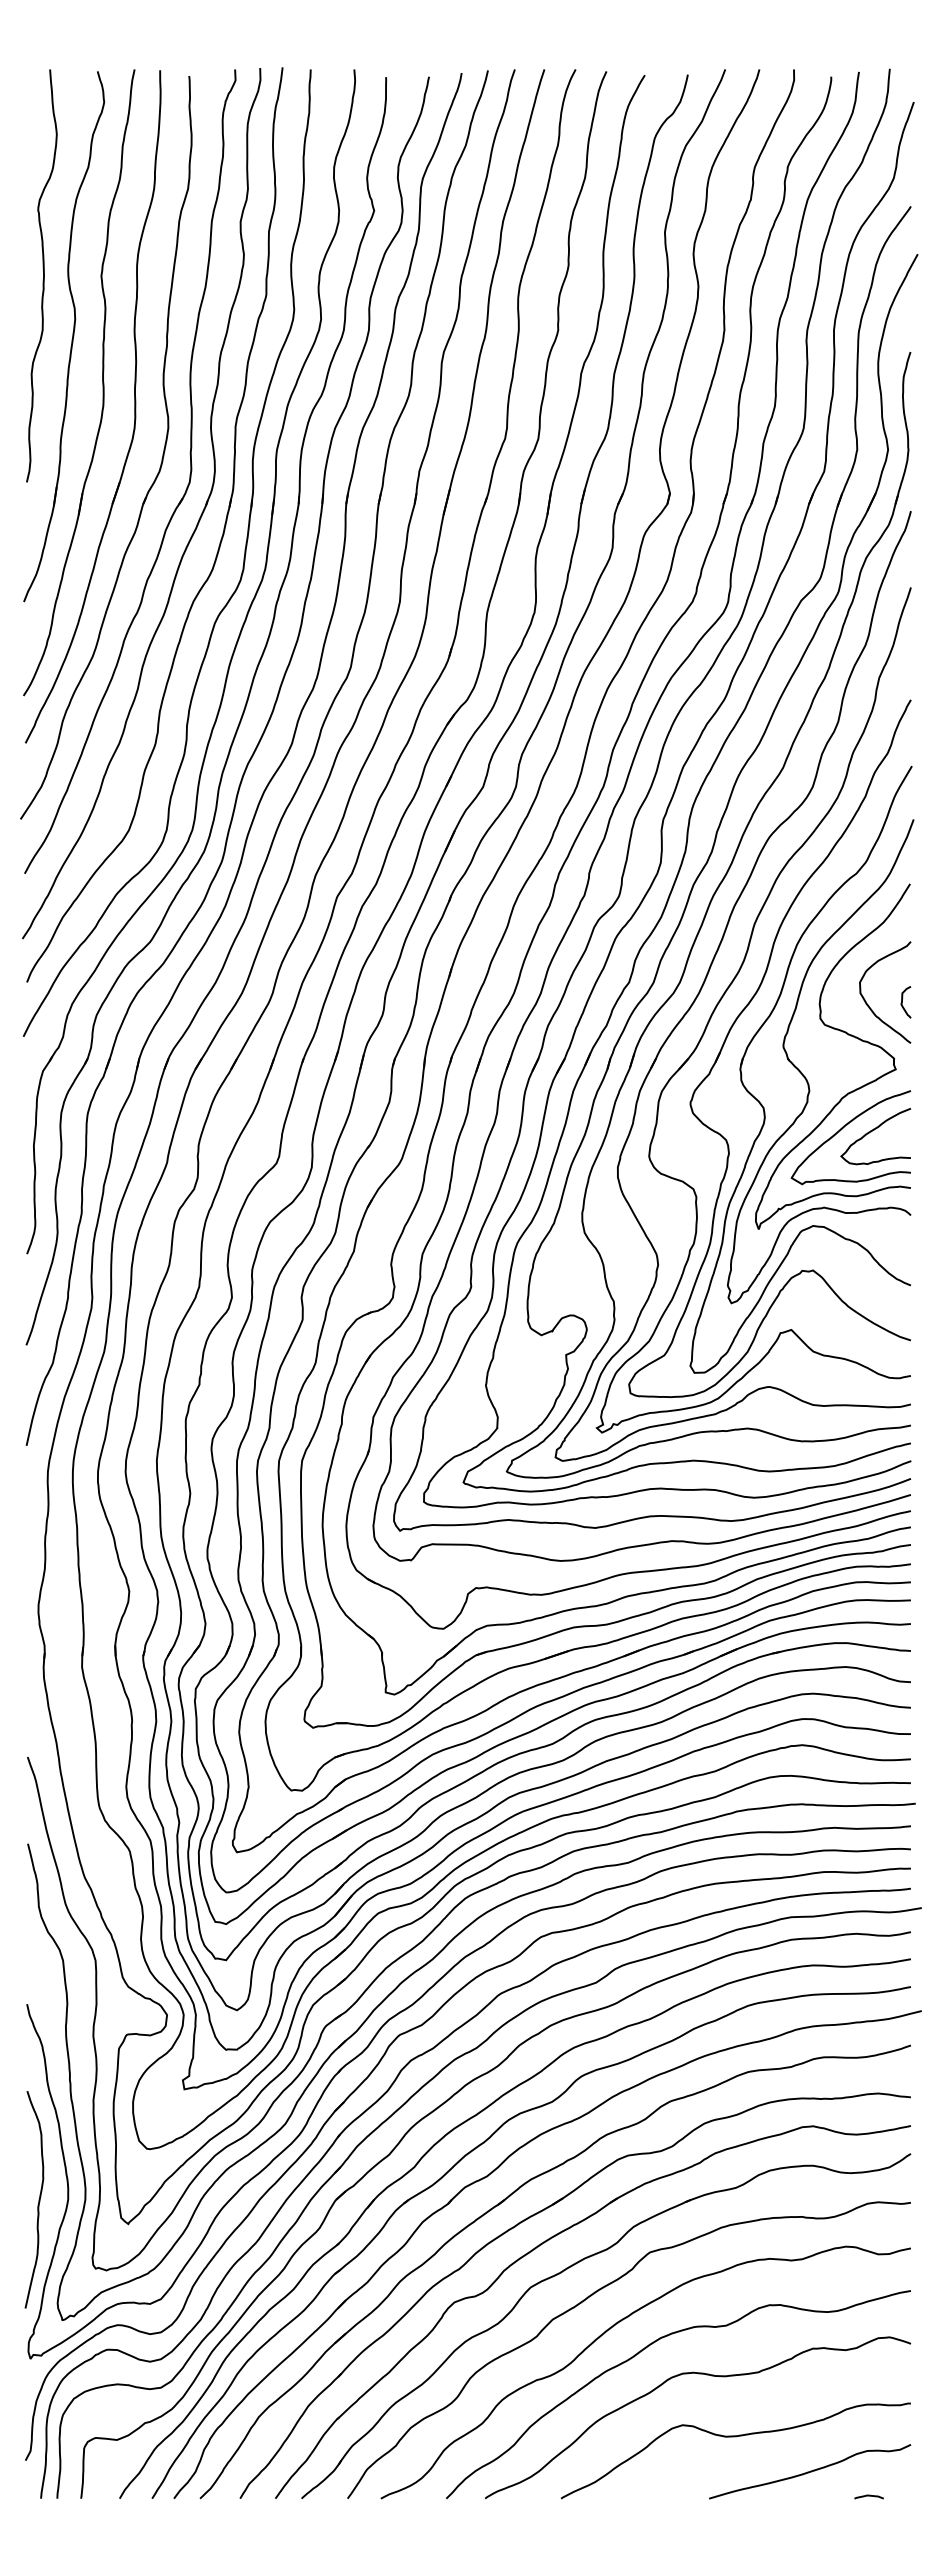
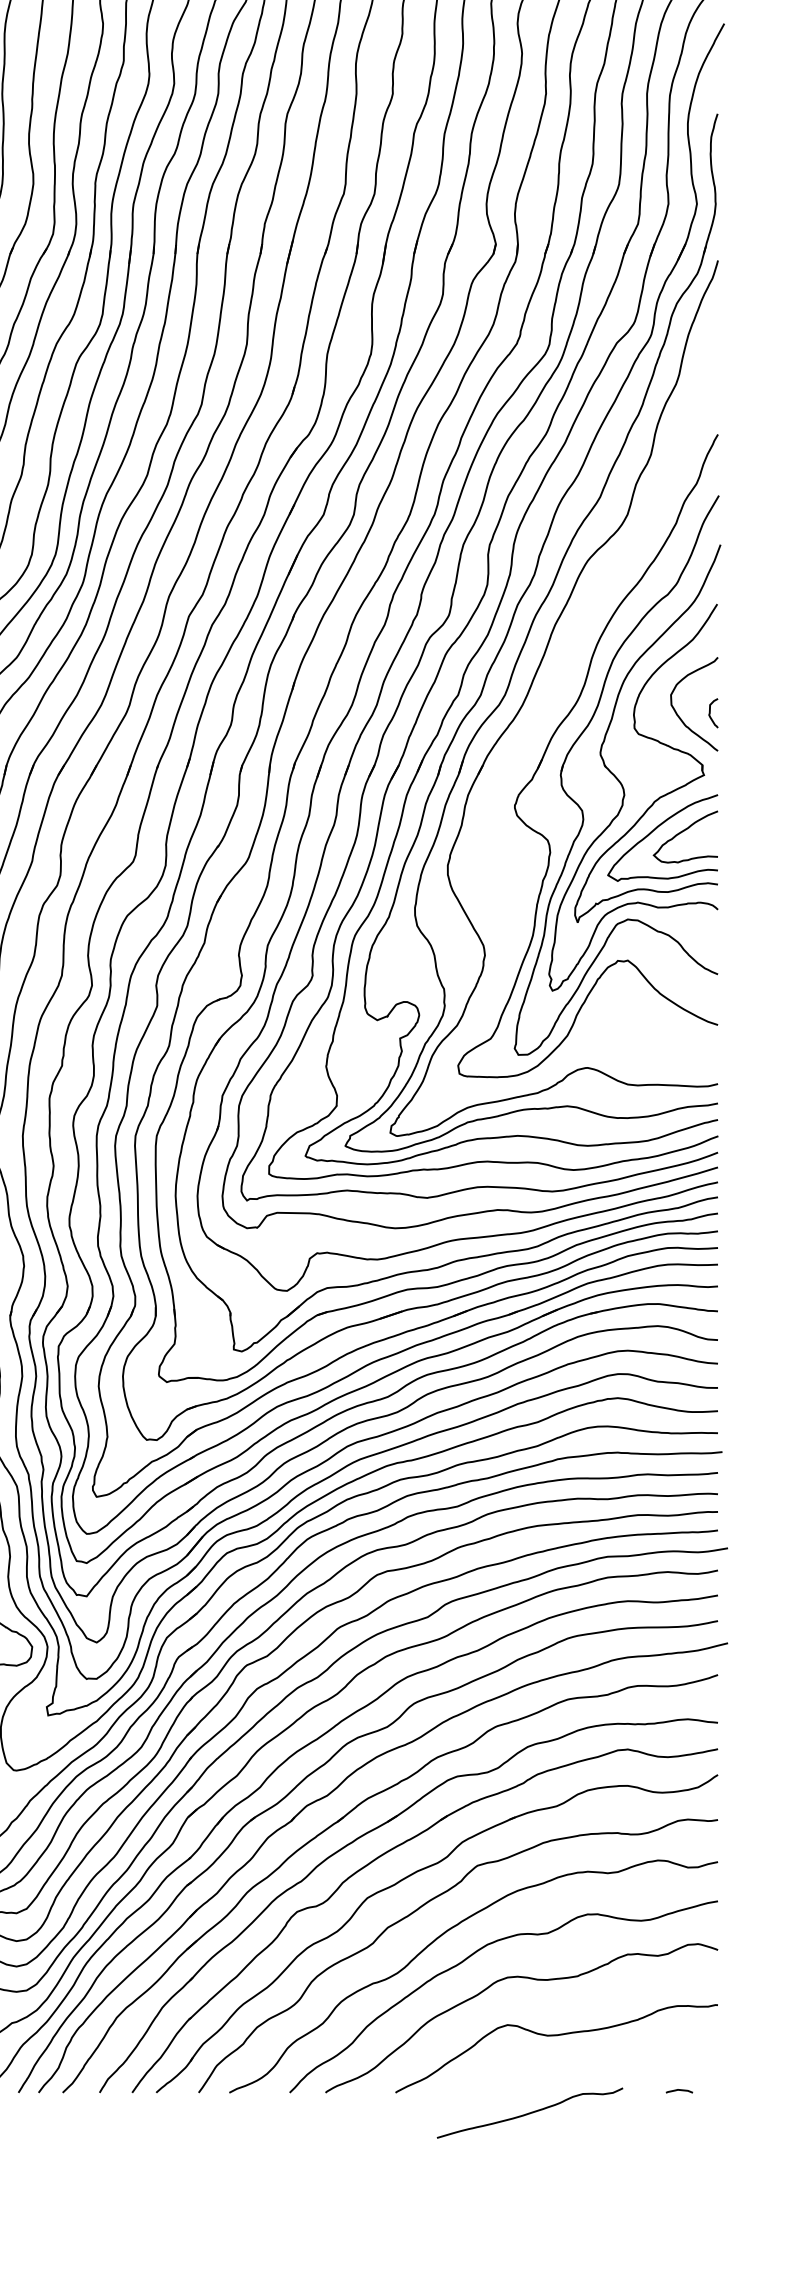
part: (726, 992) -> (547, 704), removed
curve: (810, 2471) -> (530, 2112), moved

